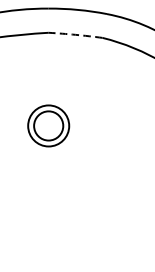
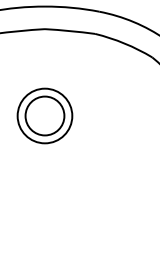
arc: (76, 35) -> (70, 31), dashed -> solid
part: (48, 125) -> (44, 115), size x1.43

